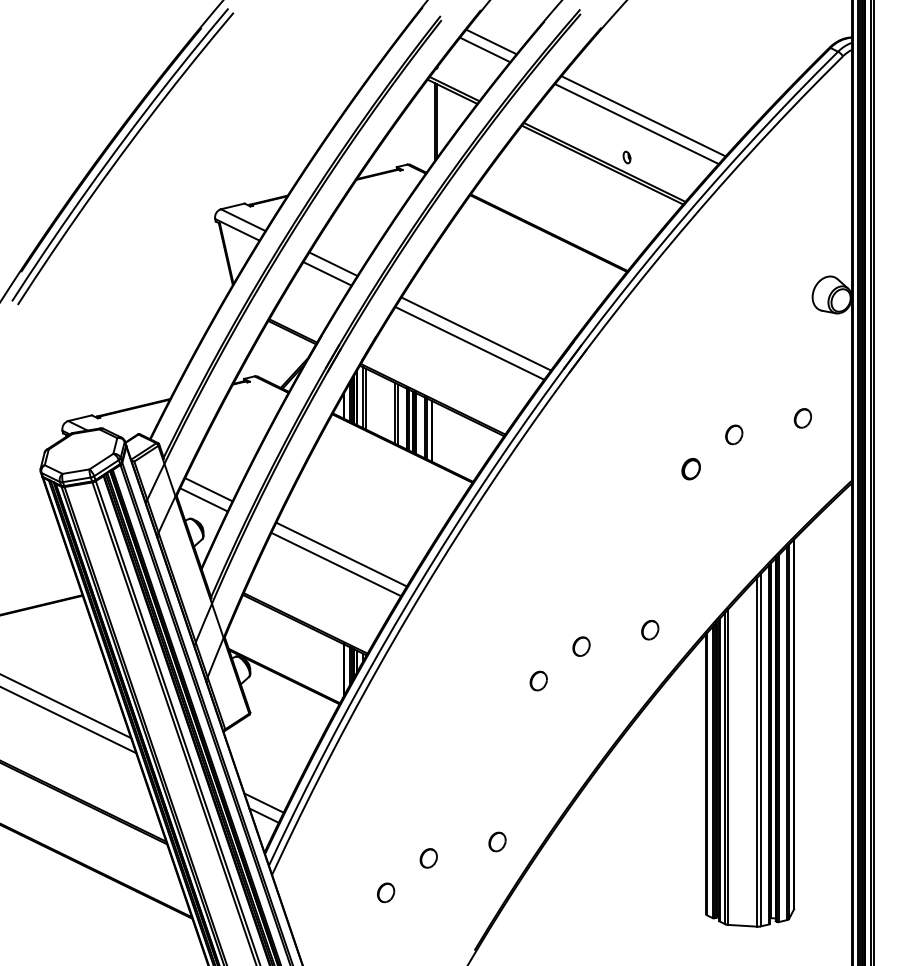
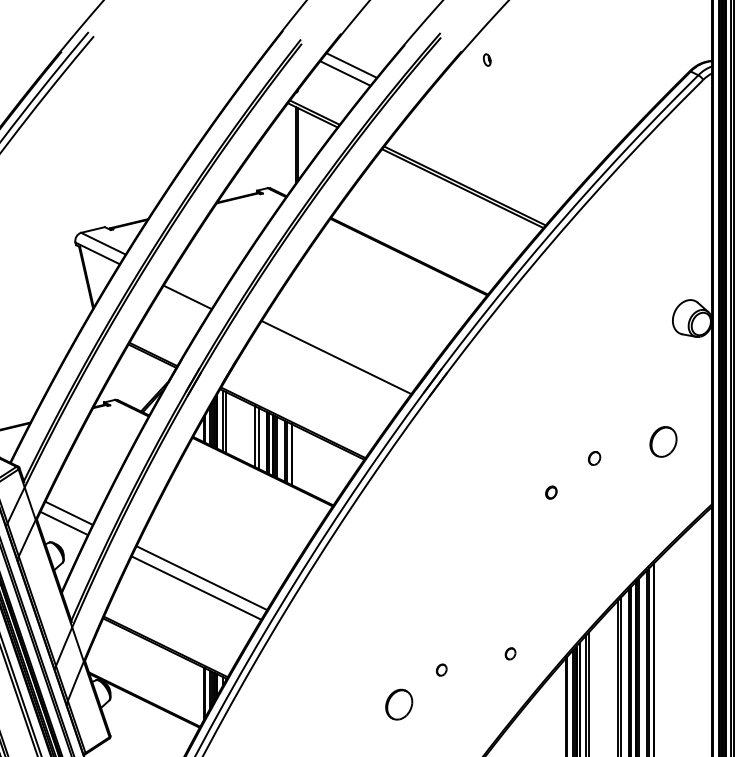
line: (643, 116) -> (503, 140), removed
line: (636, 124) -> (496, 148), removed
part: (626, 157) -> (486, 60), moved
line: (333, 263) -> (193, 287), removed
line: (469, 343) -> (329, 367), removed
part: (802, 418) -> (662, 442), size x1.6
part: (734, 434) -> (594, 458), size x0.7
part: (690, 468) -> (550, 492), size x0.6
part: (650, 630) -> (510, 654), size x0.6
part: (581, 646) -> (441, 670), size x0.6
part: (538, 680) -> (398, 704), size x1.6

